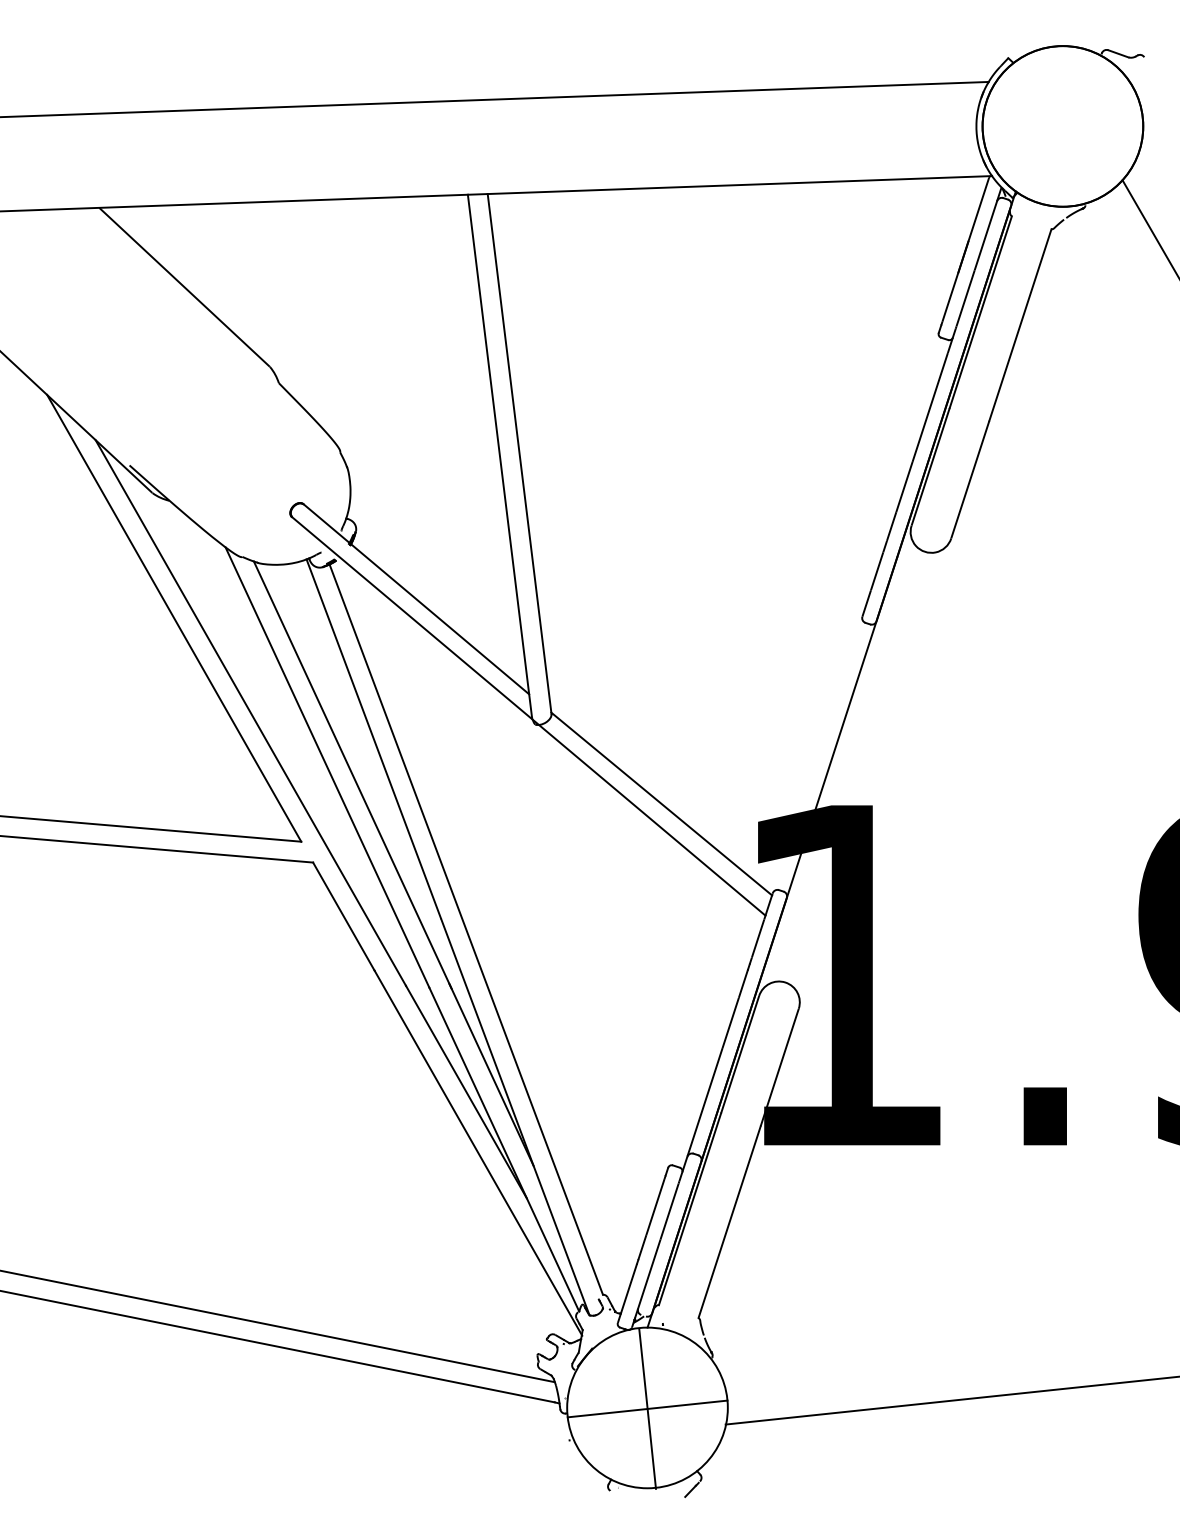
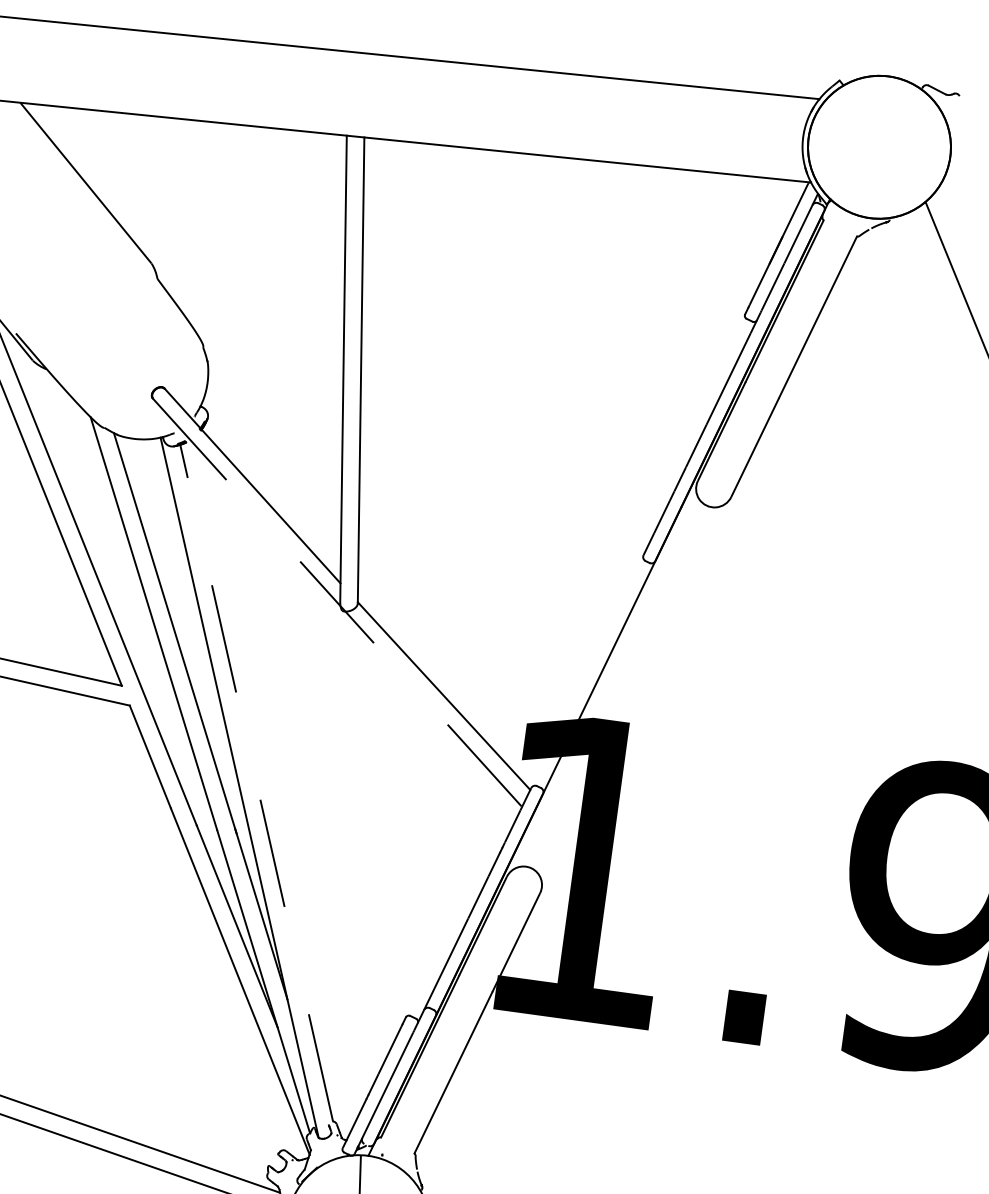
line: (528, 716) -> (337, 602), solid -> dashed
line: (466, 929) -> (256, 783), solid -> dashed

